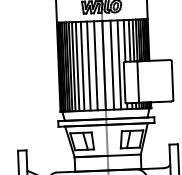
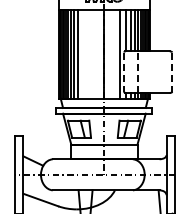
line: (112, 64) -> (112, 53), removed
line: (82, 65) -> (82, 53), removed
line: (89, 65) -> (89, 53), removed
line: (96, 65) -> (96, 53), removed
line: (172, 80) -> (172, 72), solid -> dashed
line: (124, 82) -> (124, 72), solid -> dashed
line: (137, 82) -> (137, 72), solid -> dashed

